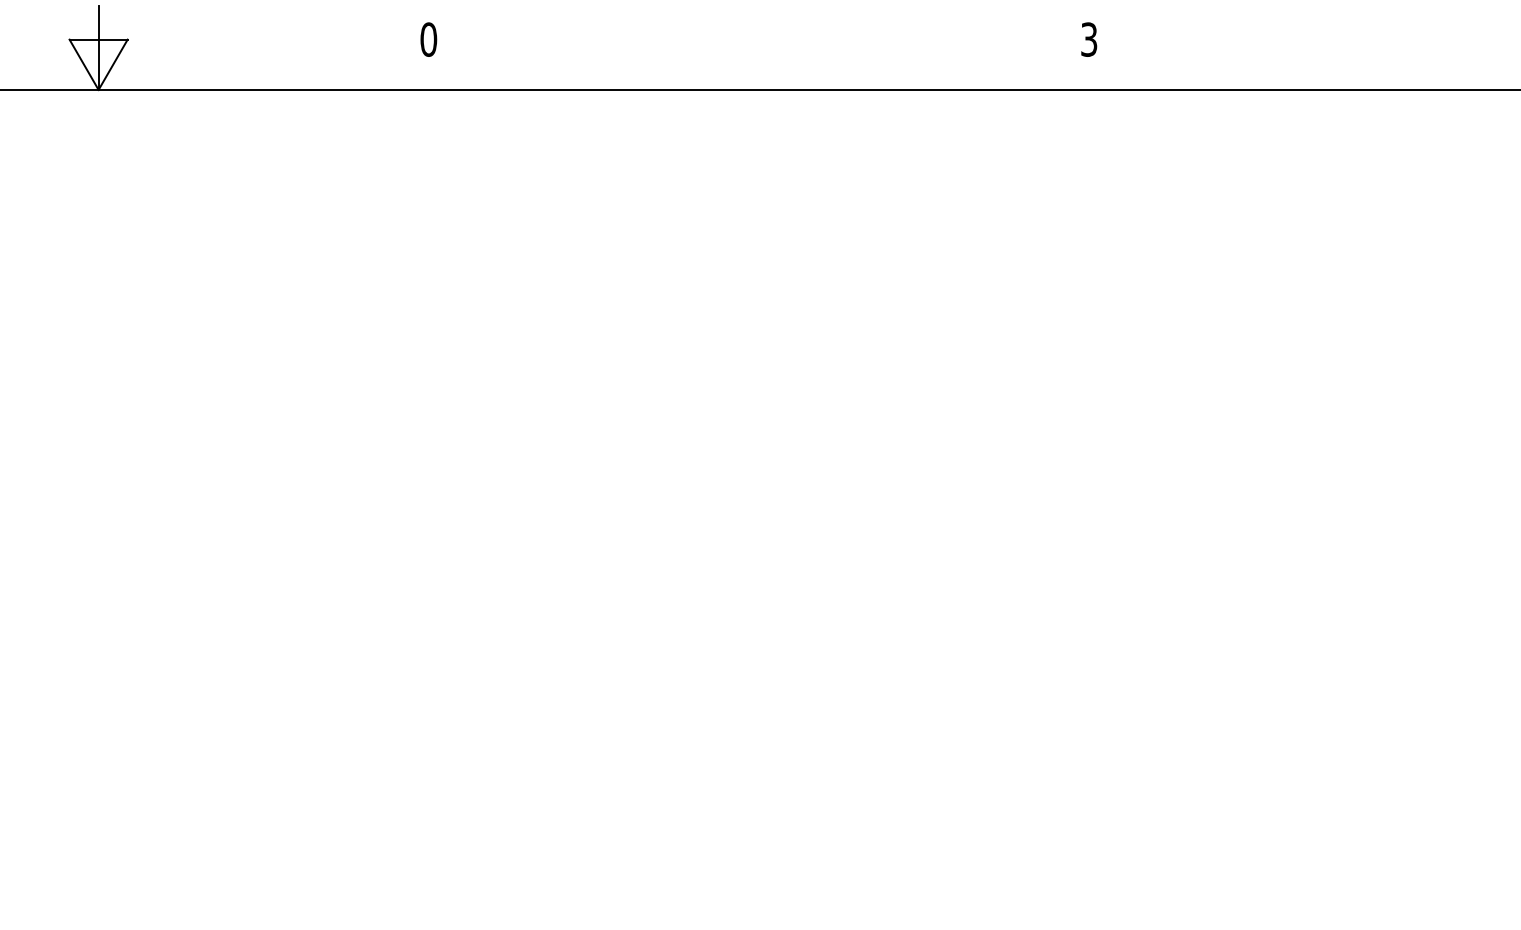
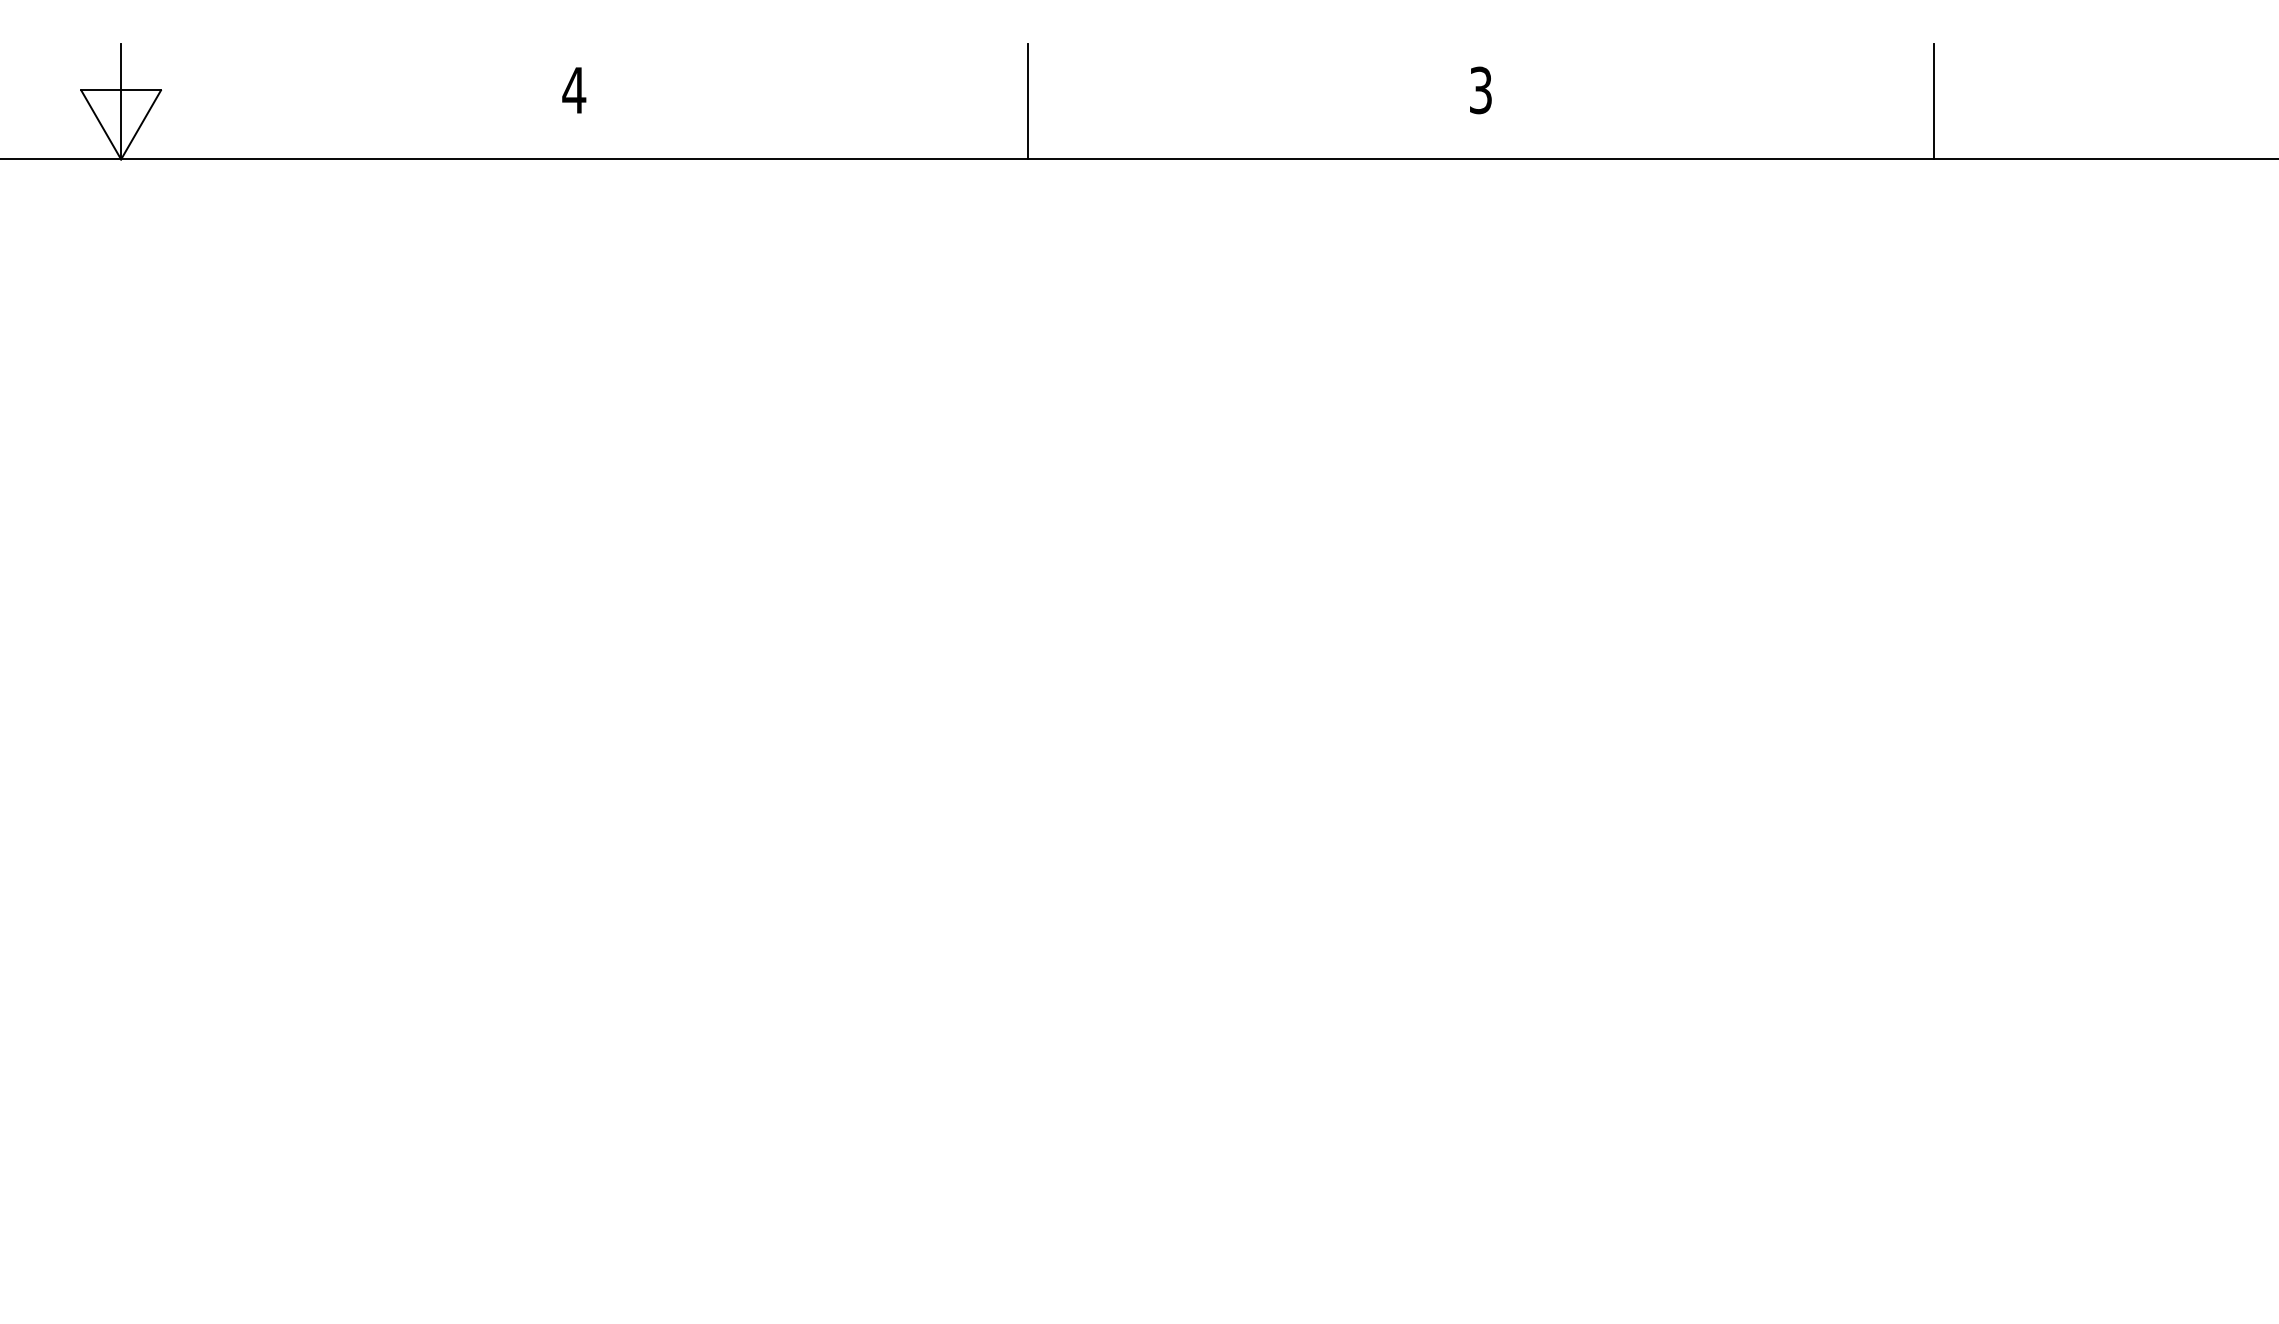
text: (428, 39) -> (574, 90), 0 -> 4
line: (758, 47) -> (1027, 101), added
line: (1419, 47) -> (1934, 101), added

